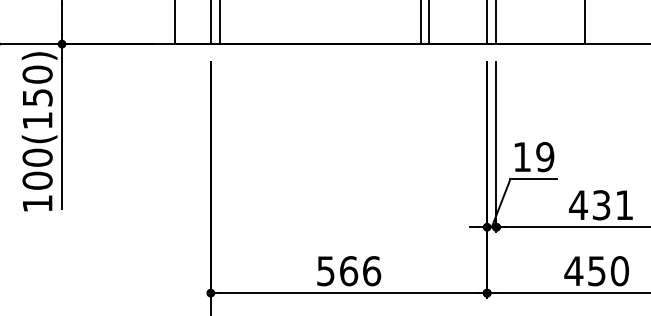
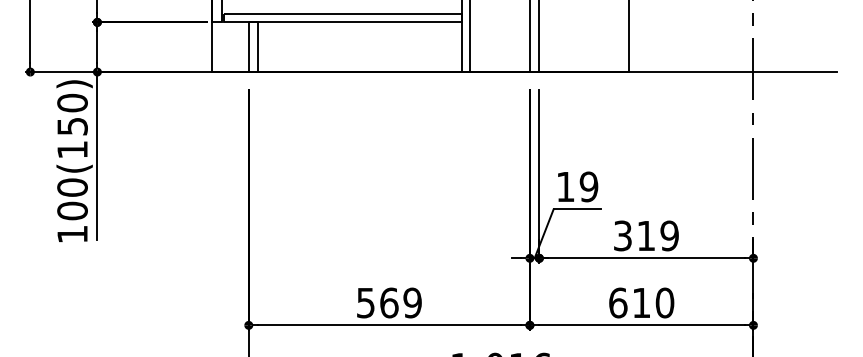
text: (600, 204) -> (645, 235), 431 -> 319
text: (371, 270) -> (412, 302), 566 -> 569
text: (585, 270) -> (629, 302), 450 -> 610

